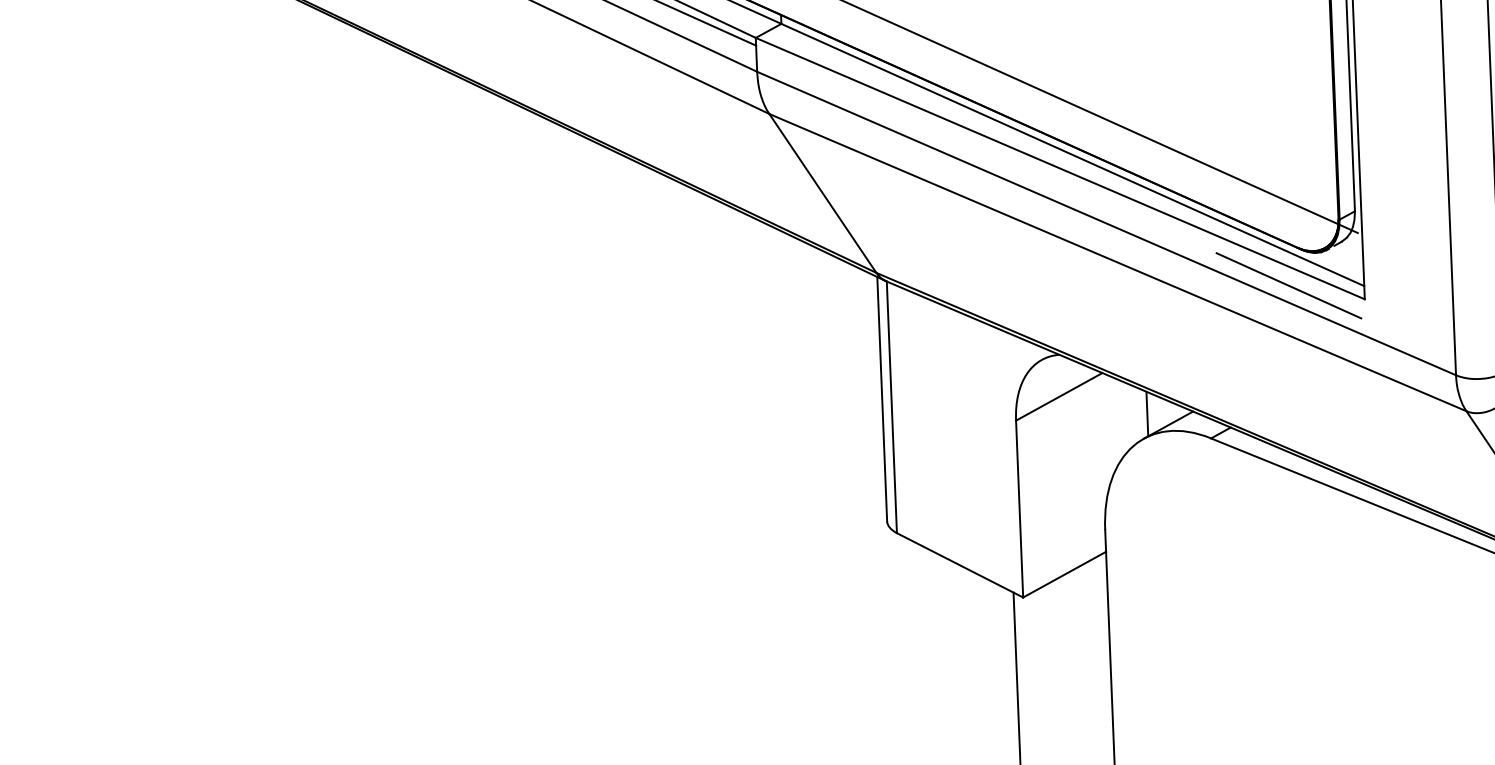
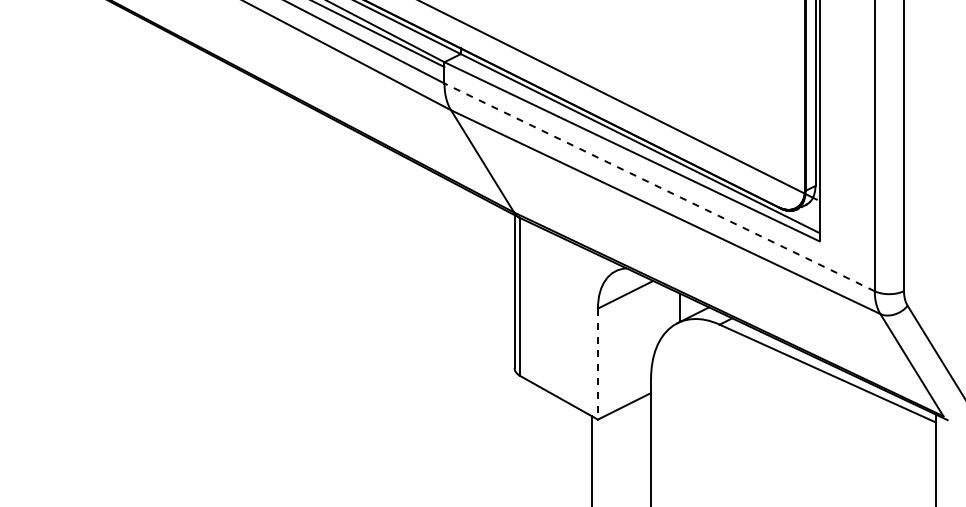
line: (1106, 223) -> (659, 187), solid -> dashed
line: (1287, 285) -> (771, 230), removed
line: (1018, 509) -> (597, 364), solid -> dashed

